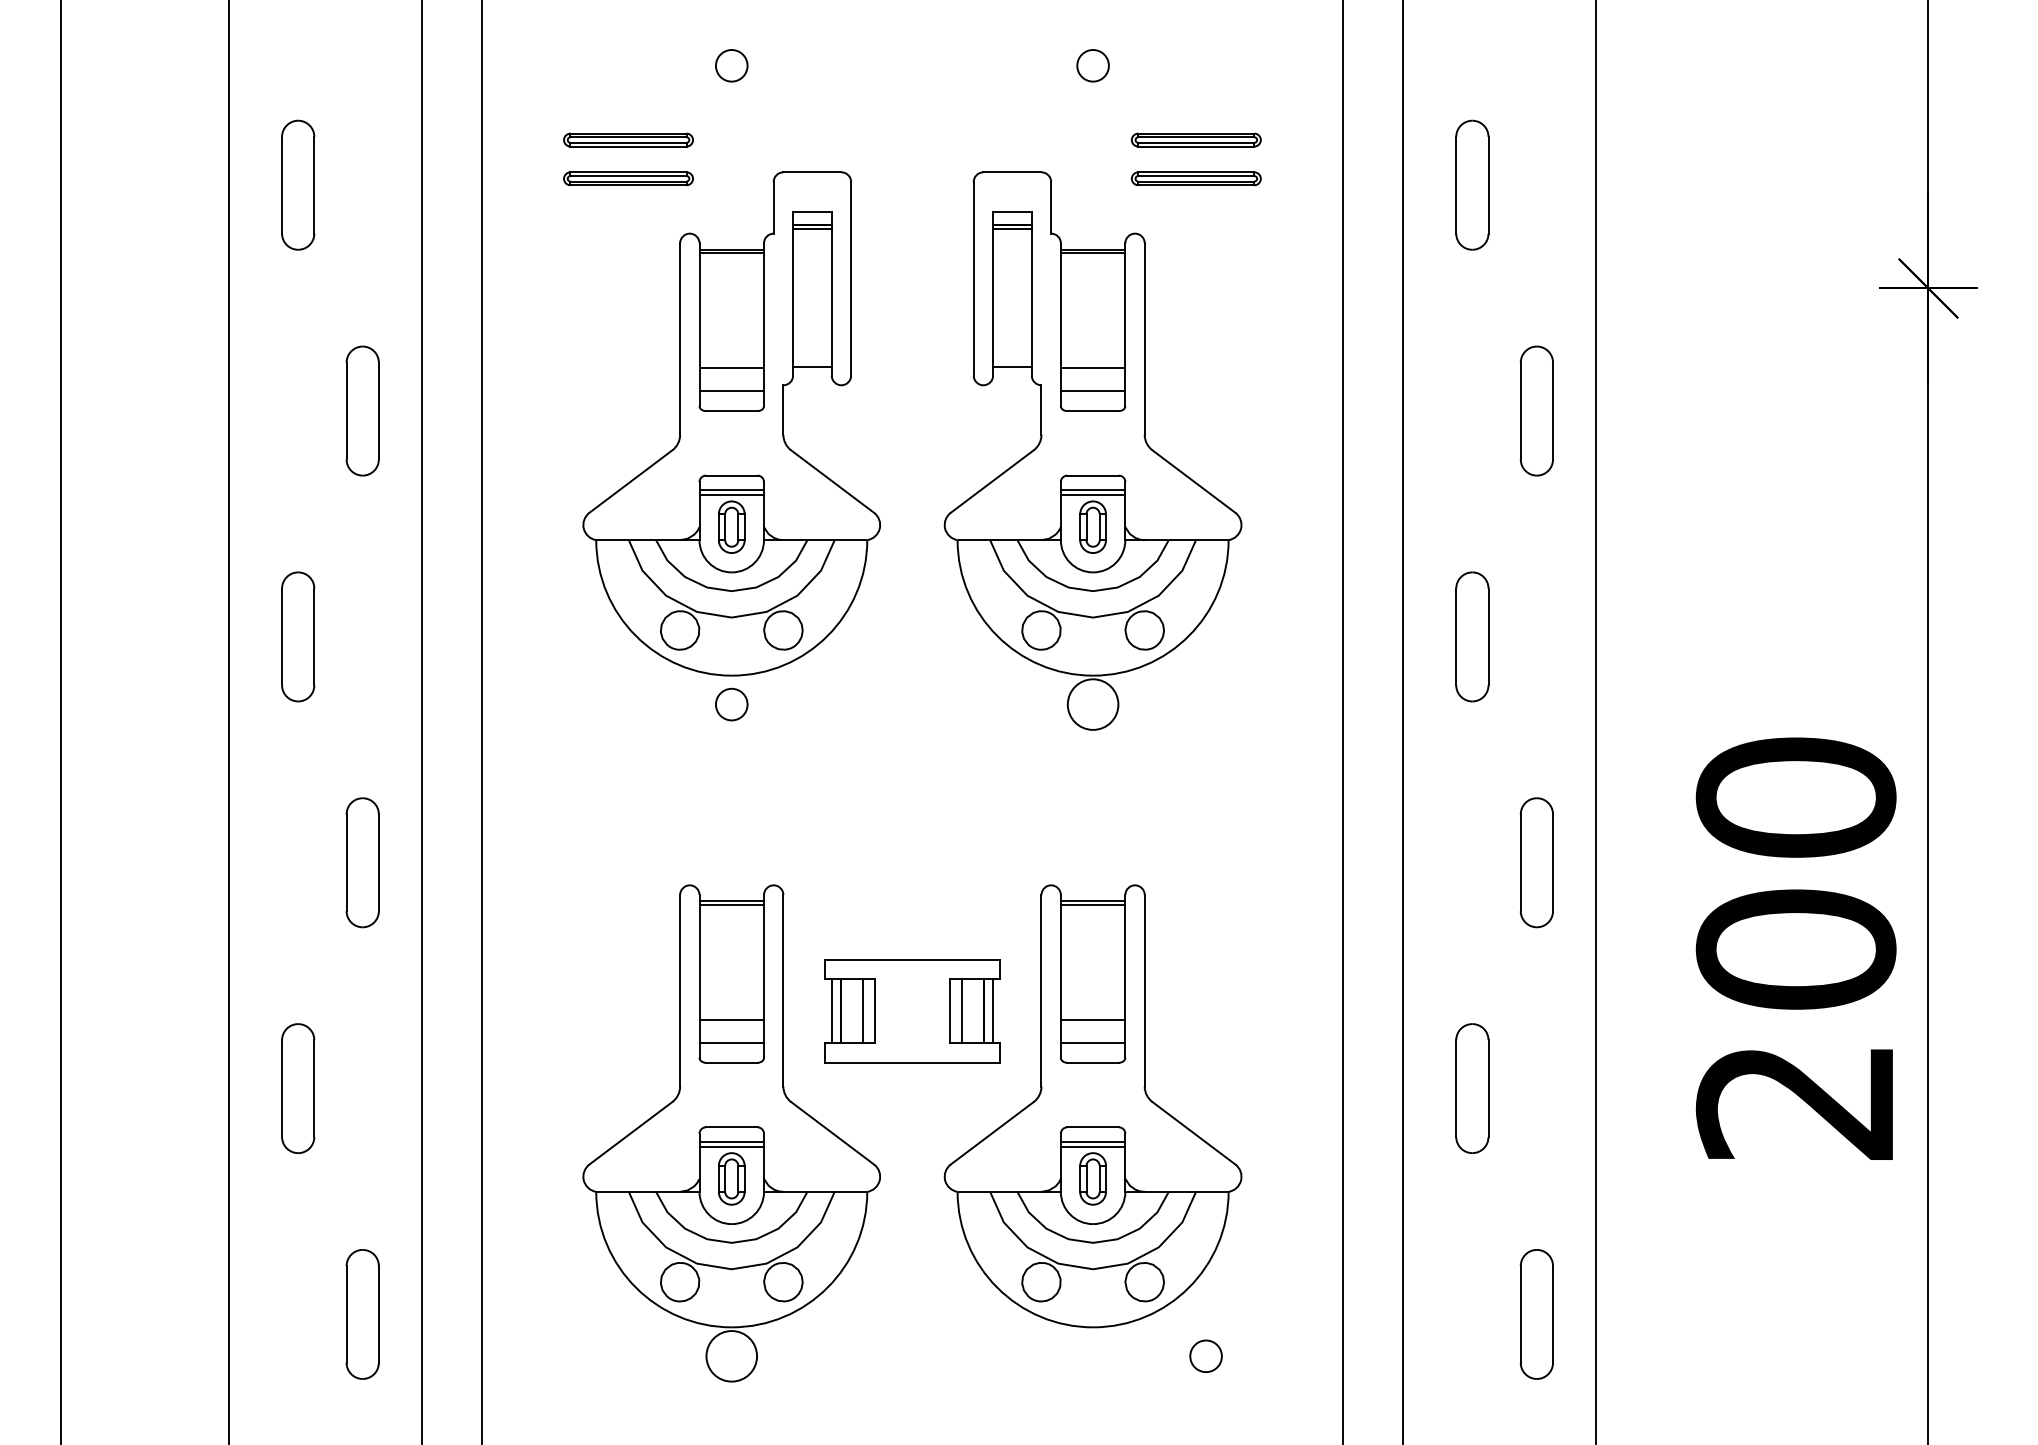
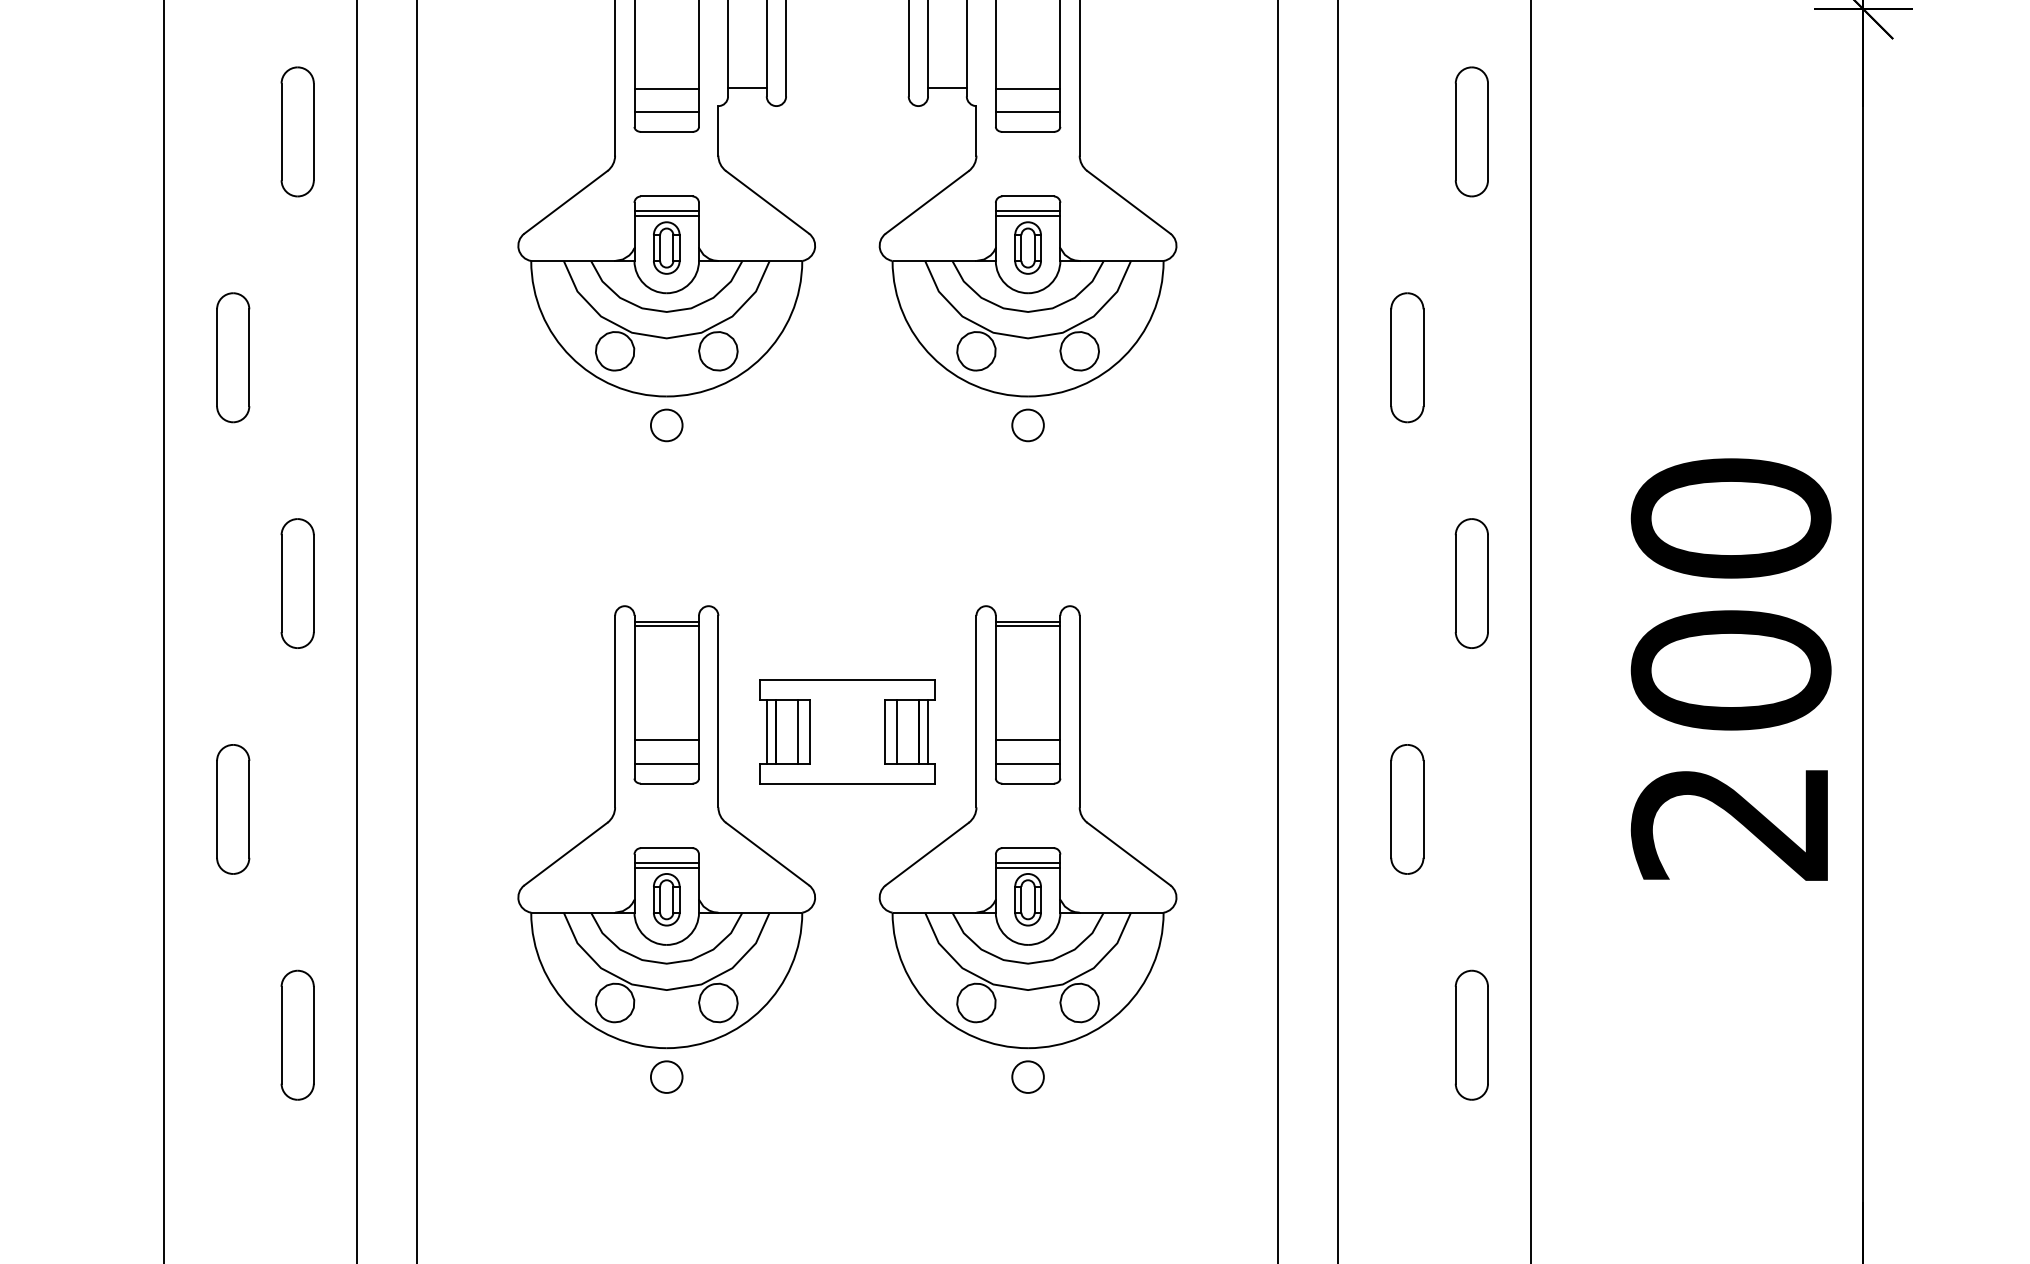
circle: (1092, 704) -> (1027, 425), size x0.62
circle: (1205, 1355) -> (1027, 1076), moved
circle: (731, 1356) -> (666, 1077), size x0.62

